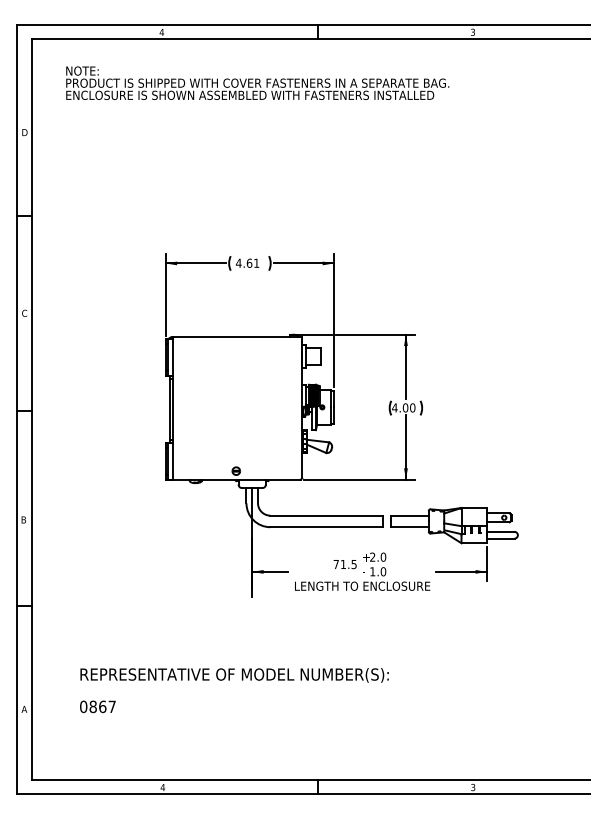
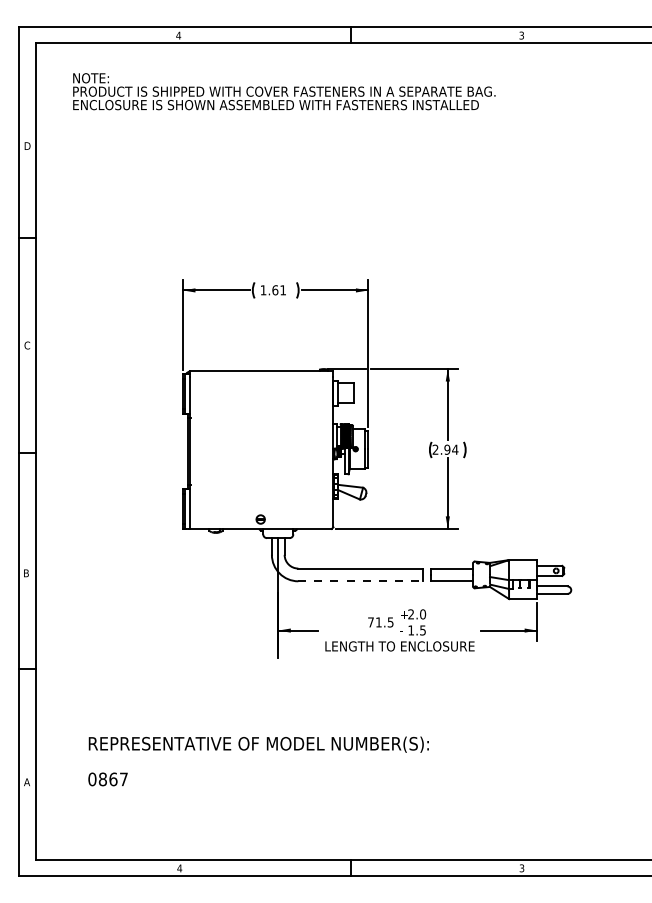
text: (238, 263) -> (263, 290), 4.61 -> 1.61
text: (403, 407) -> (445, 449), 4.00 -> 2.94
line: (327, 527) -> (361, 581), solid -> dashed
text: (383, 571) -> (423, 630), 1.0 -> 1.5

